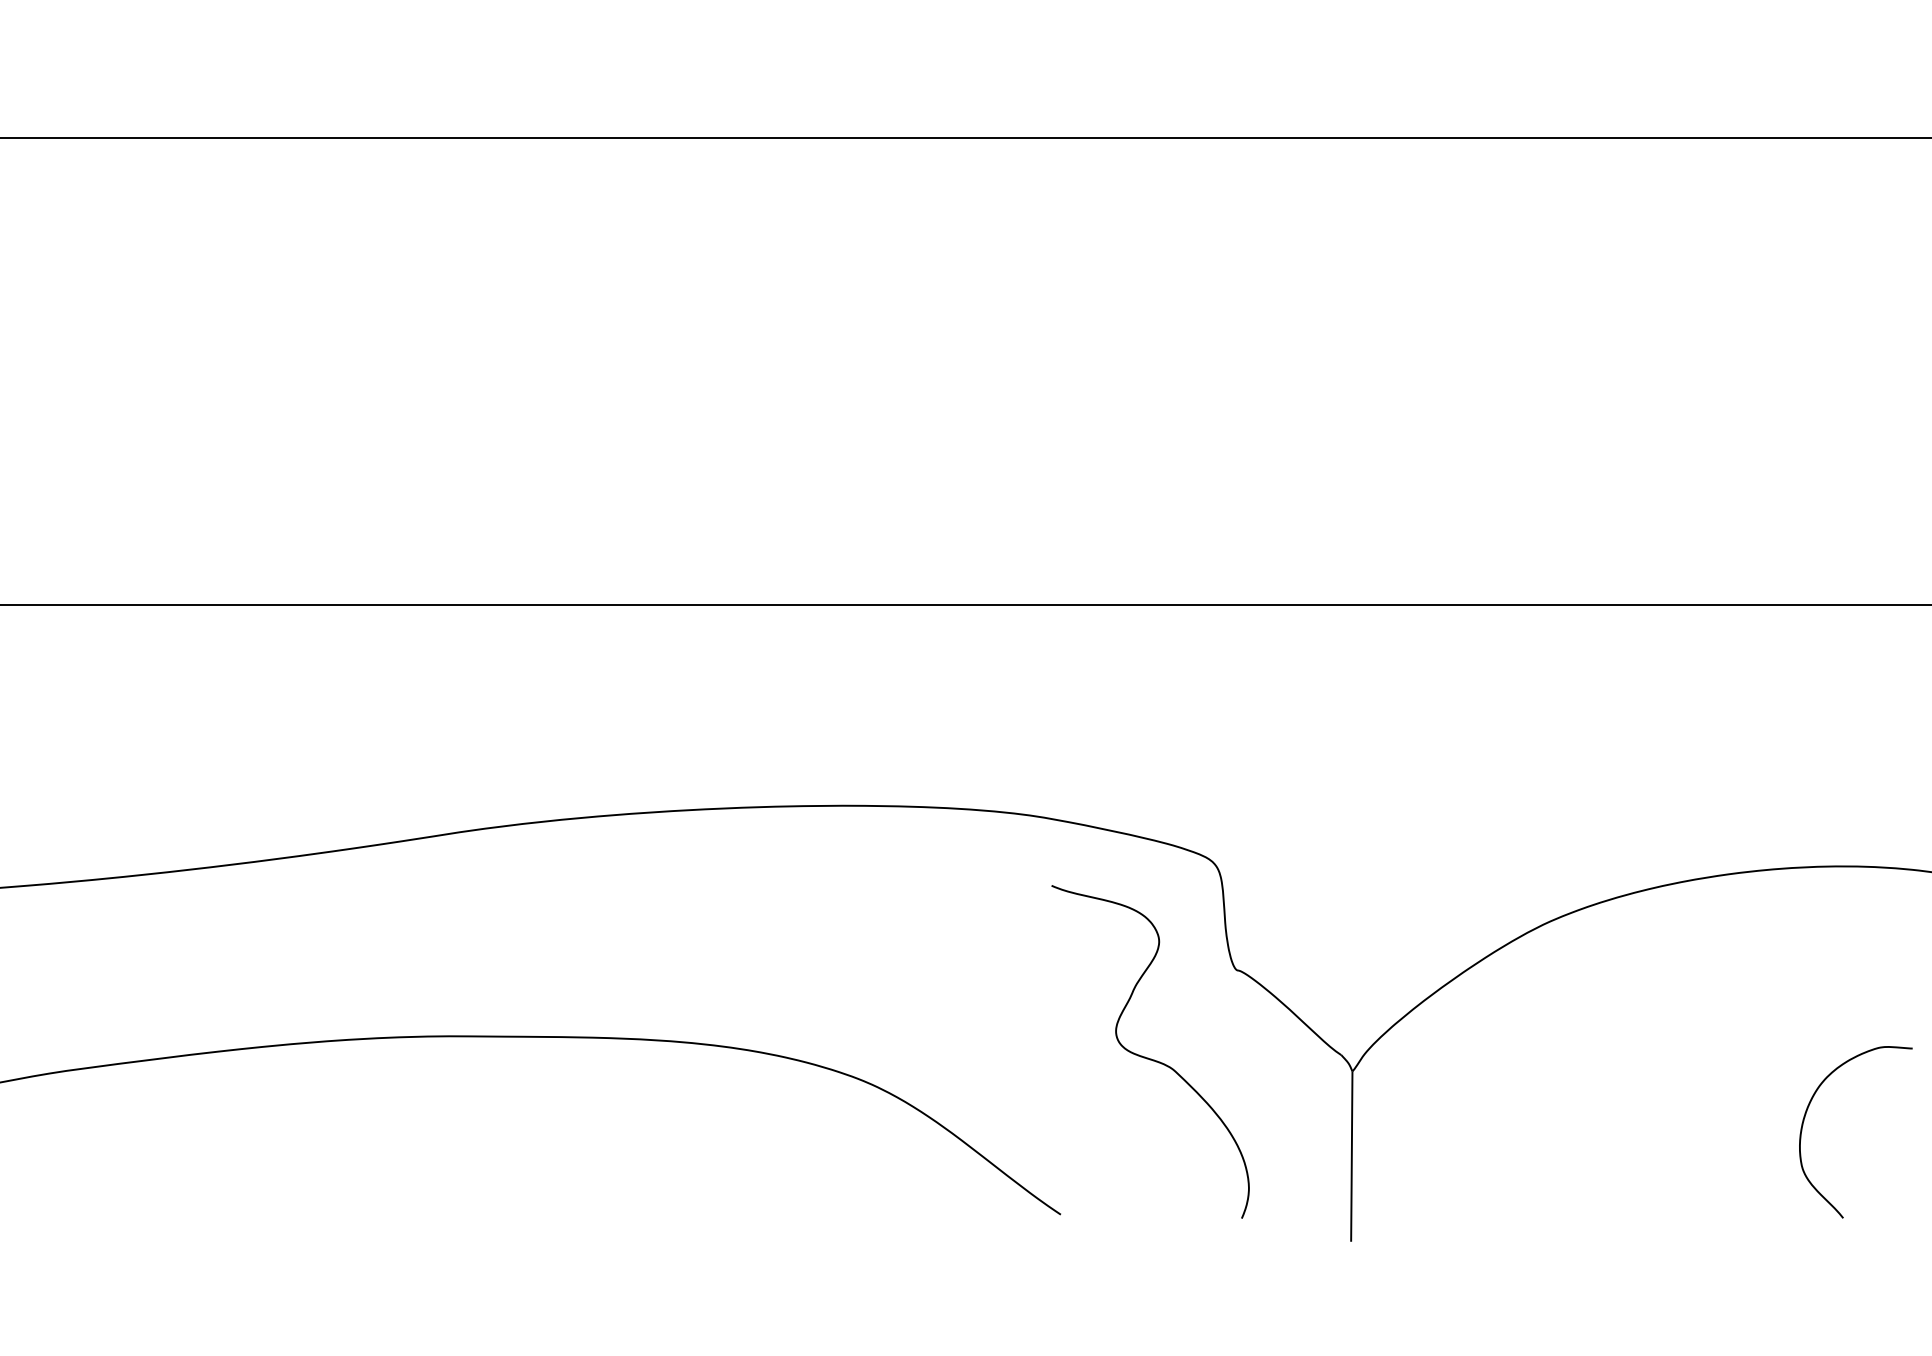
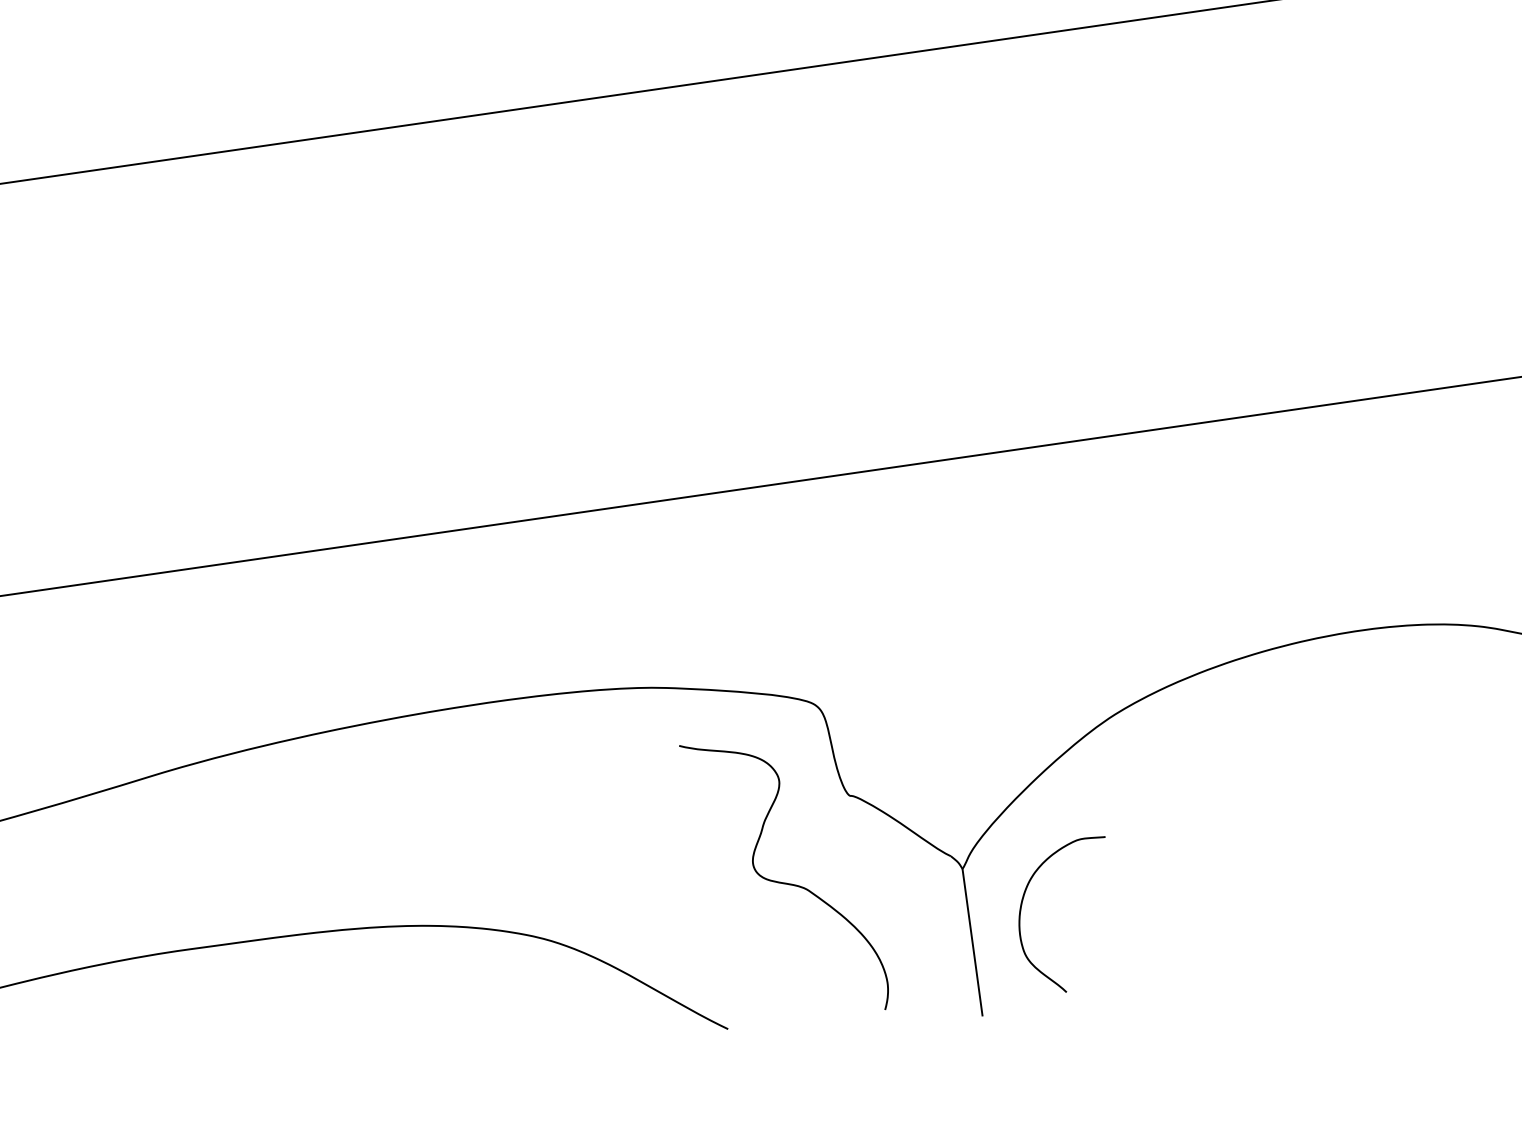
curve: (1804, 1121) -> (1021, 913), moved

